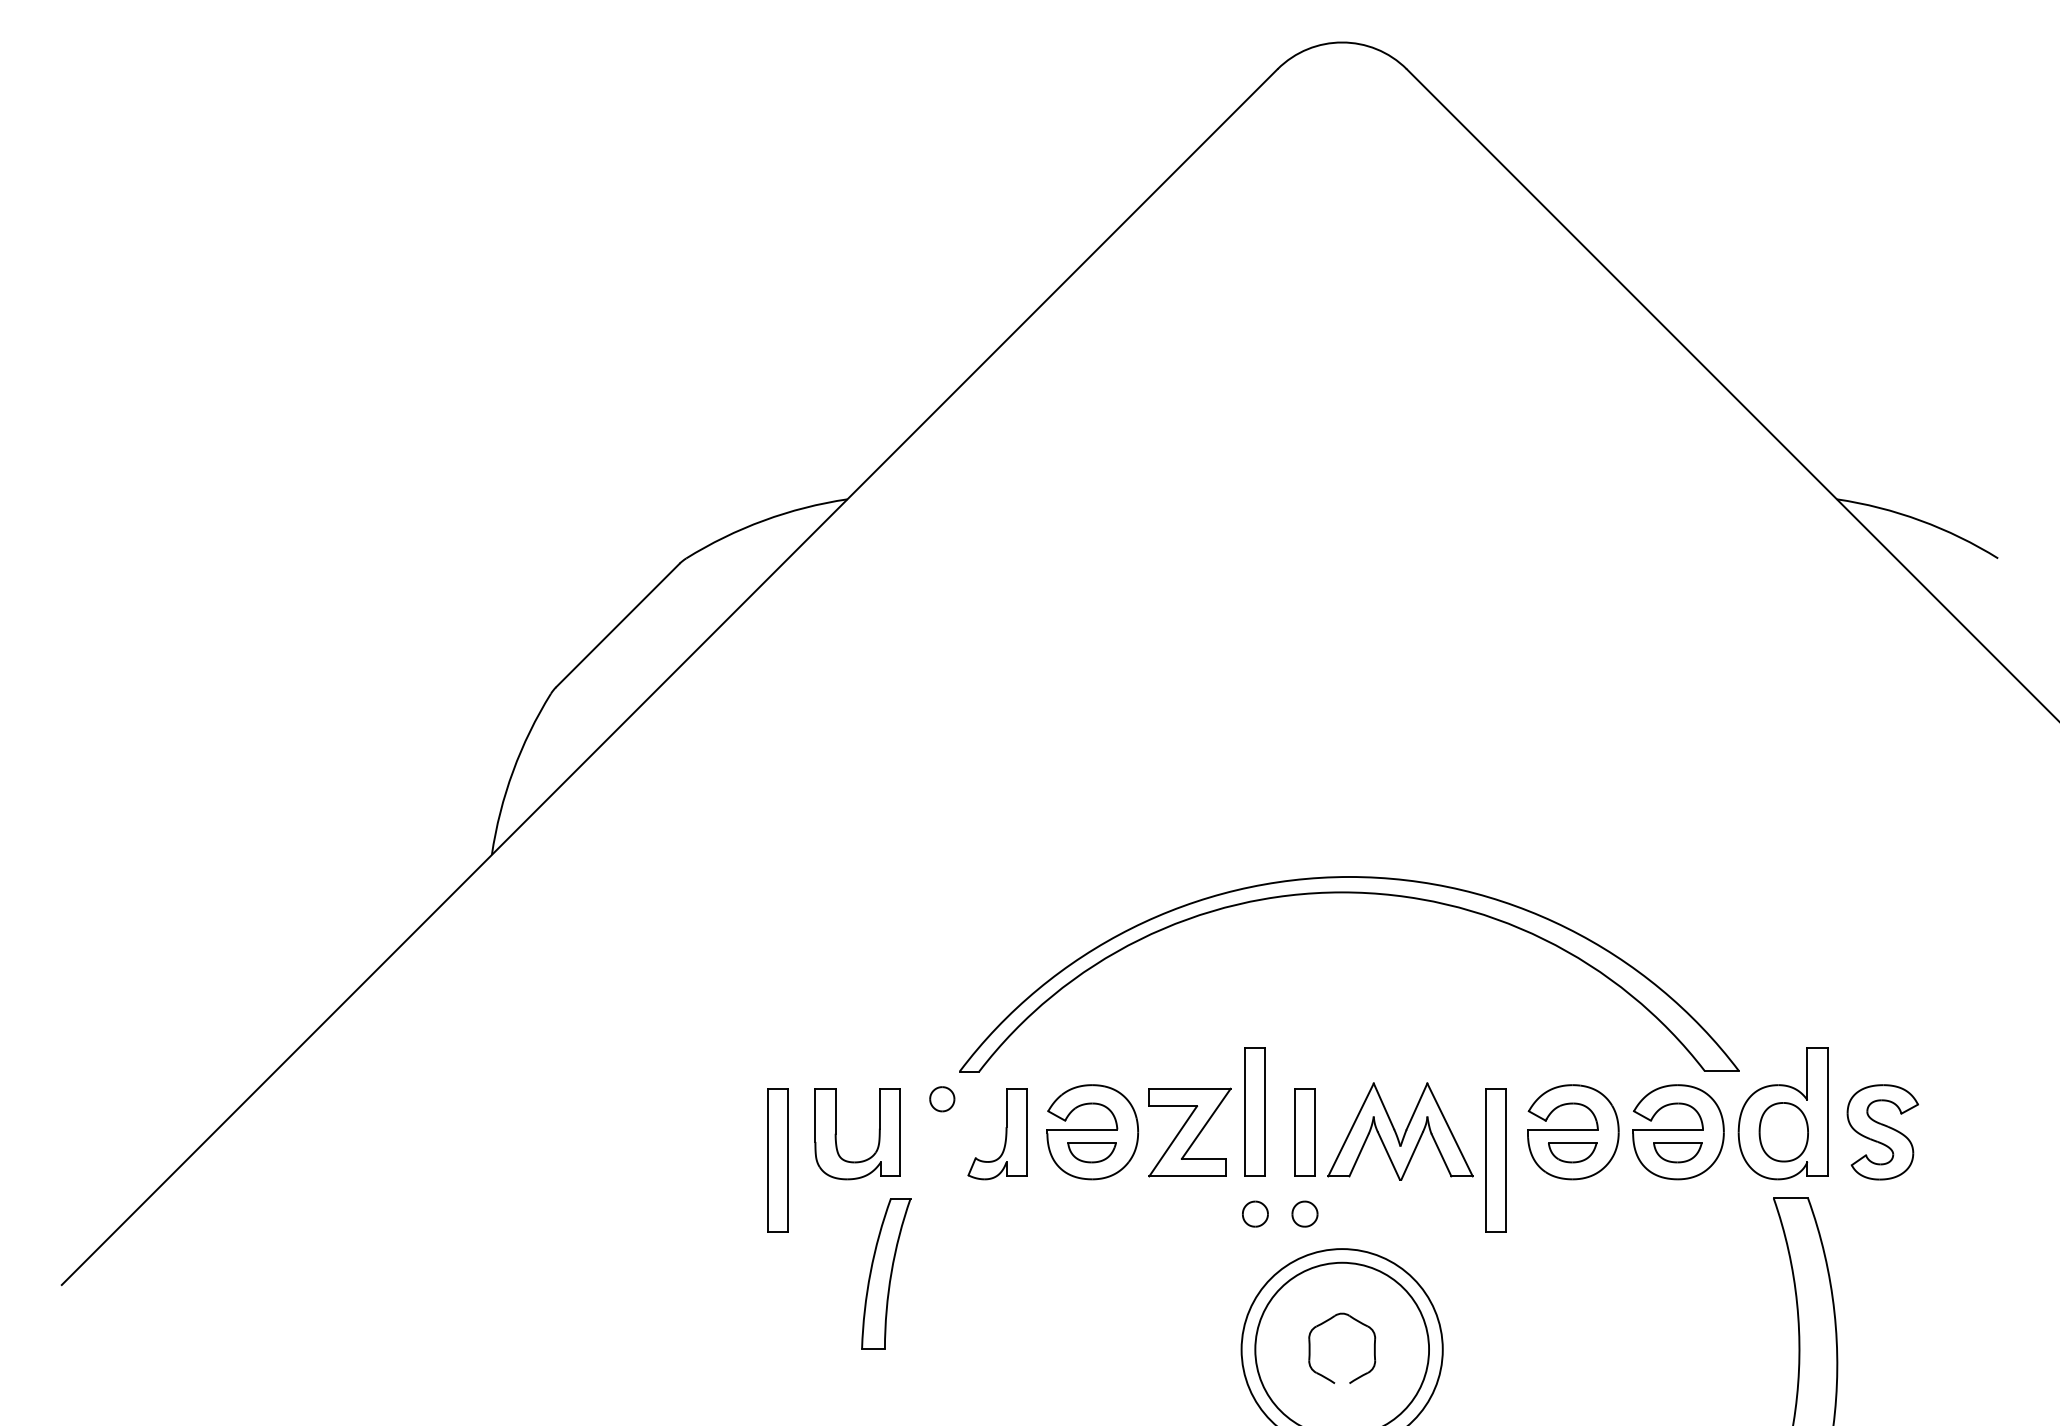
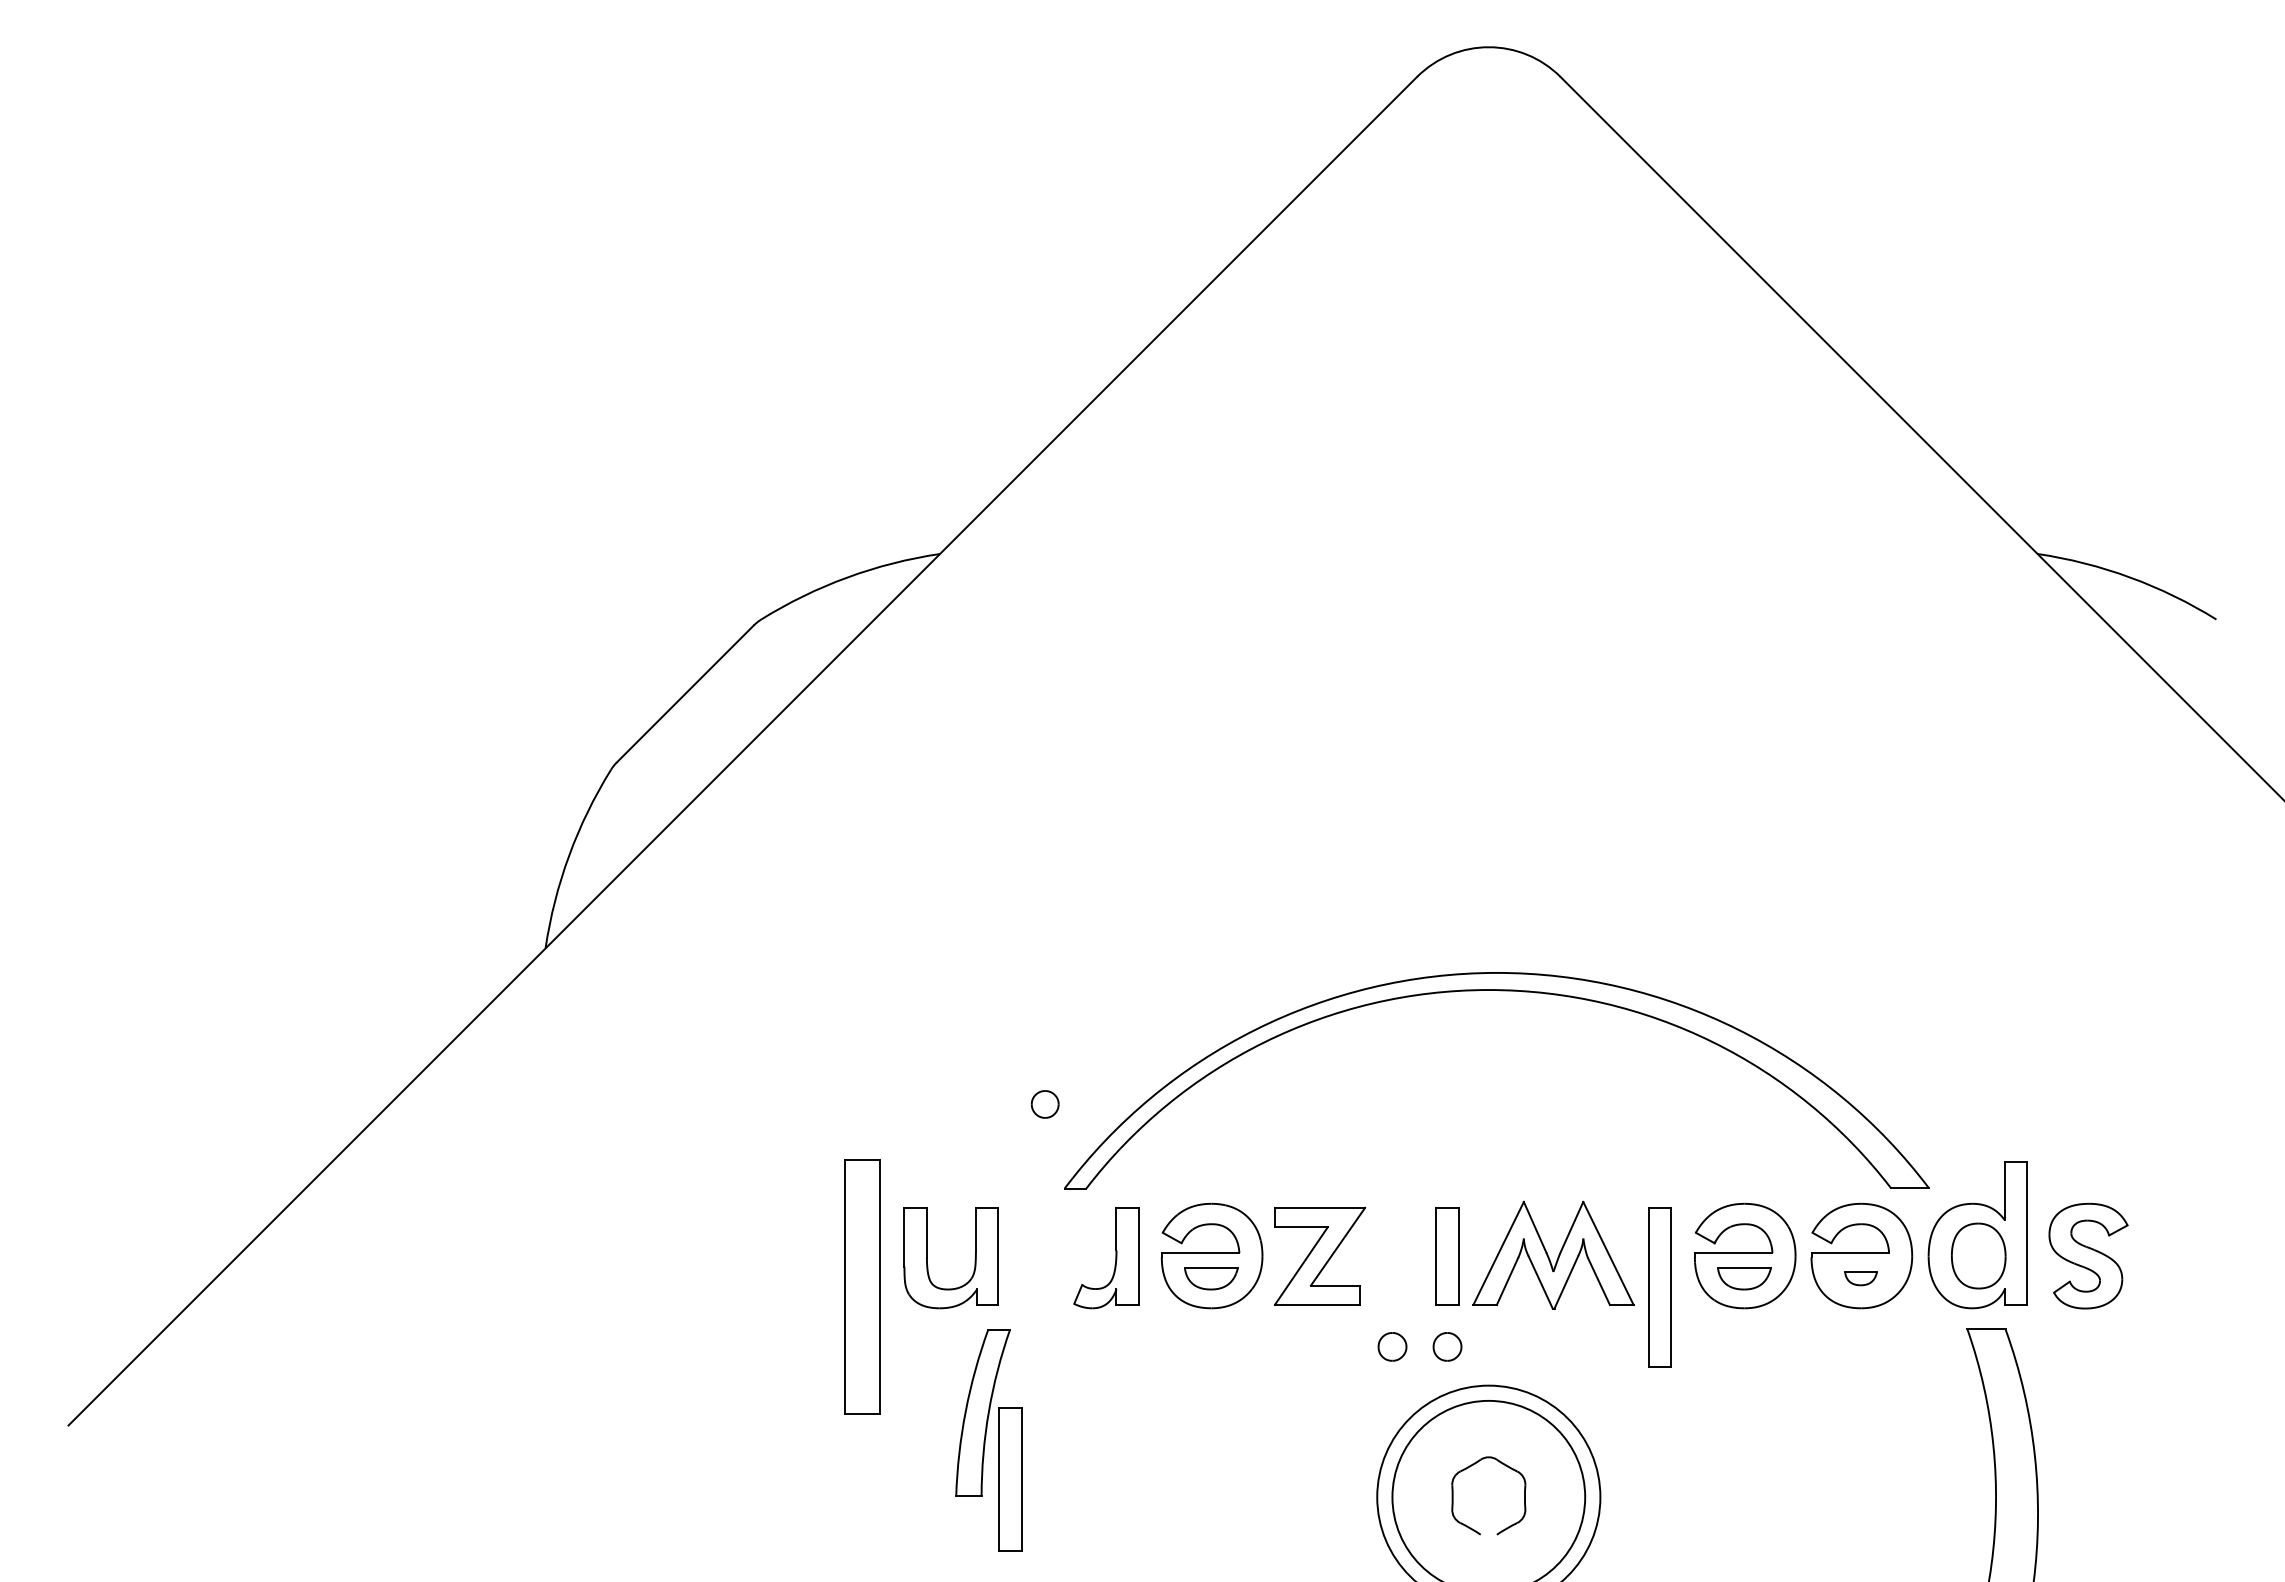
part: (941, 1099) -> (1044, 1104), moved
part: (1255, 1111) -> (1010, 1479), moved
part: (1677, 1152) -> (1860, 1278), size x0.6
part: (777, 1160) -> (862, 1287), size x1.6

